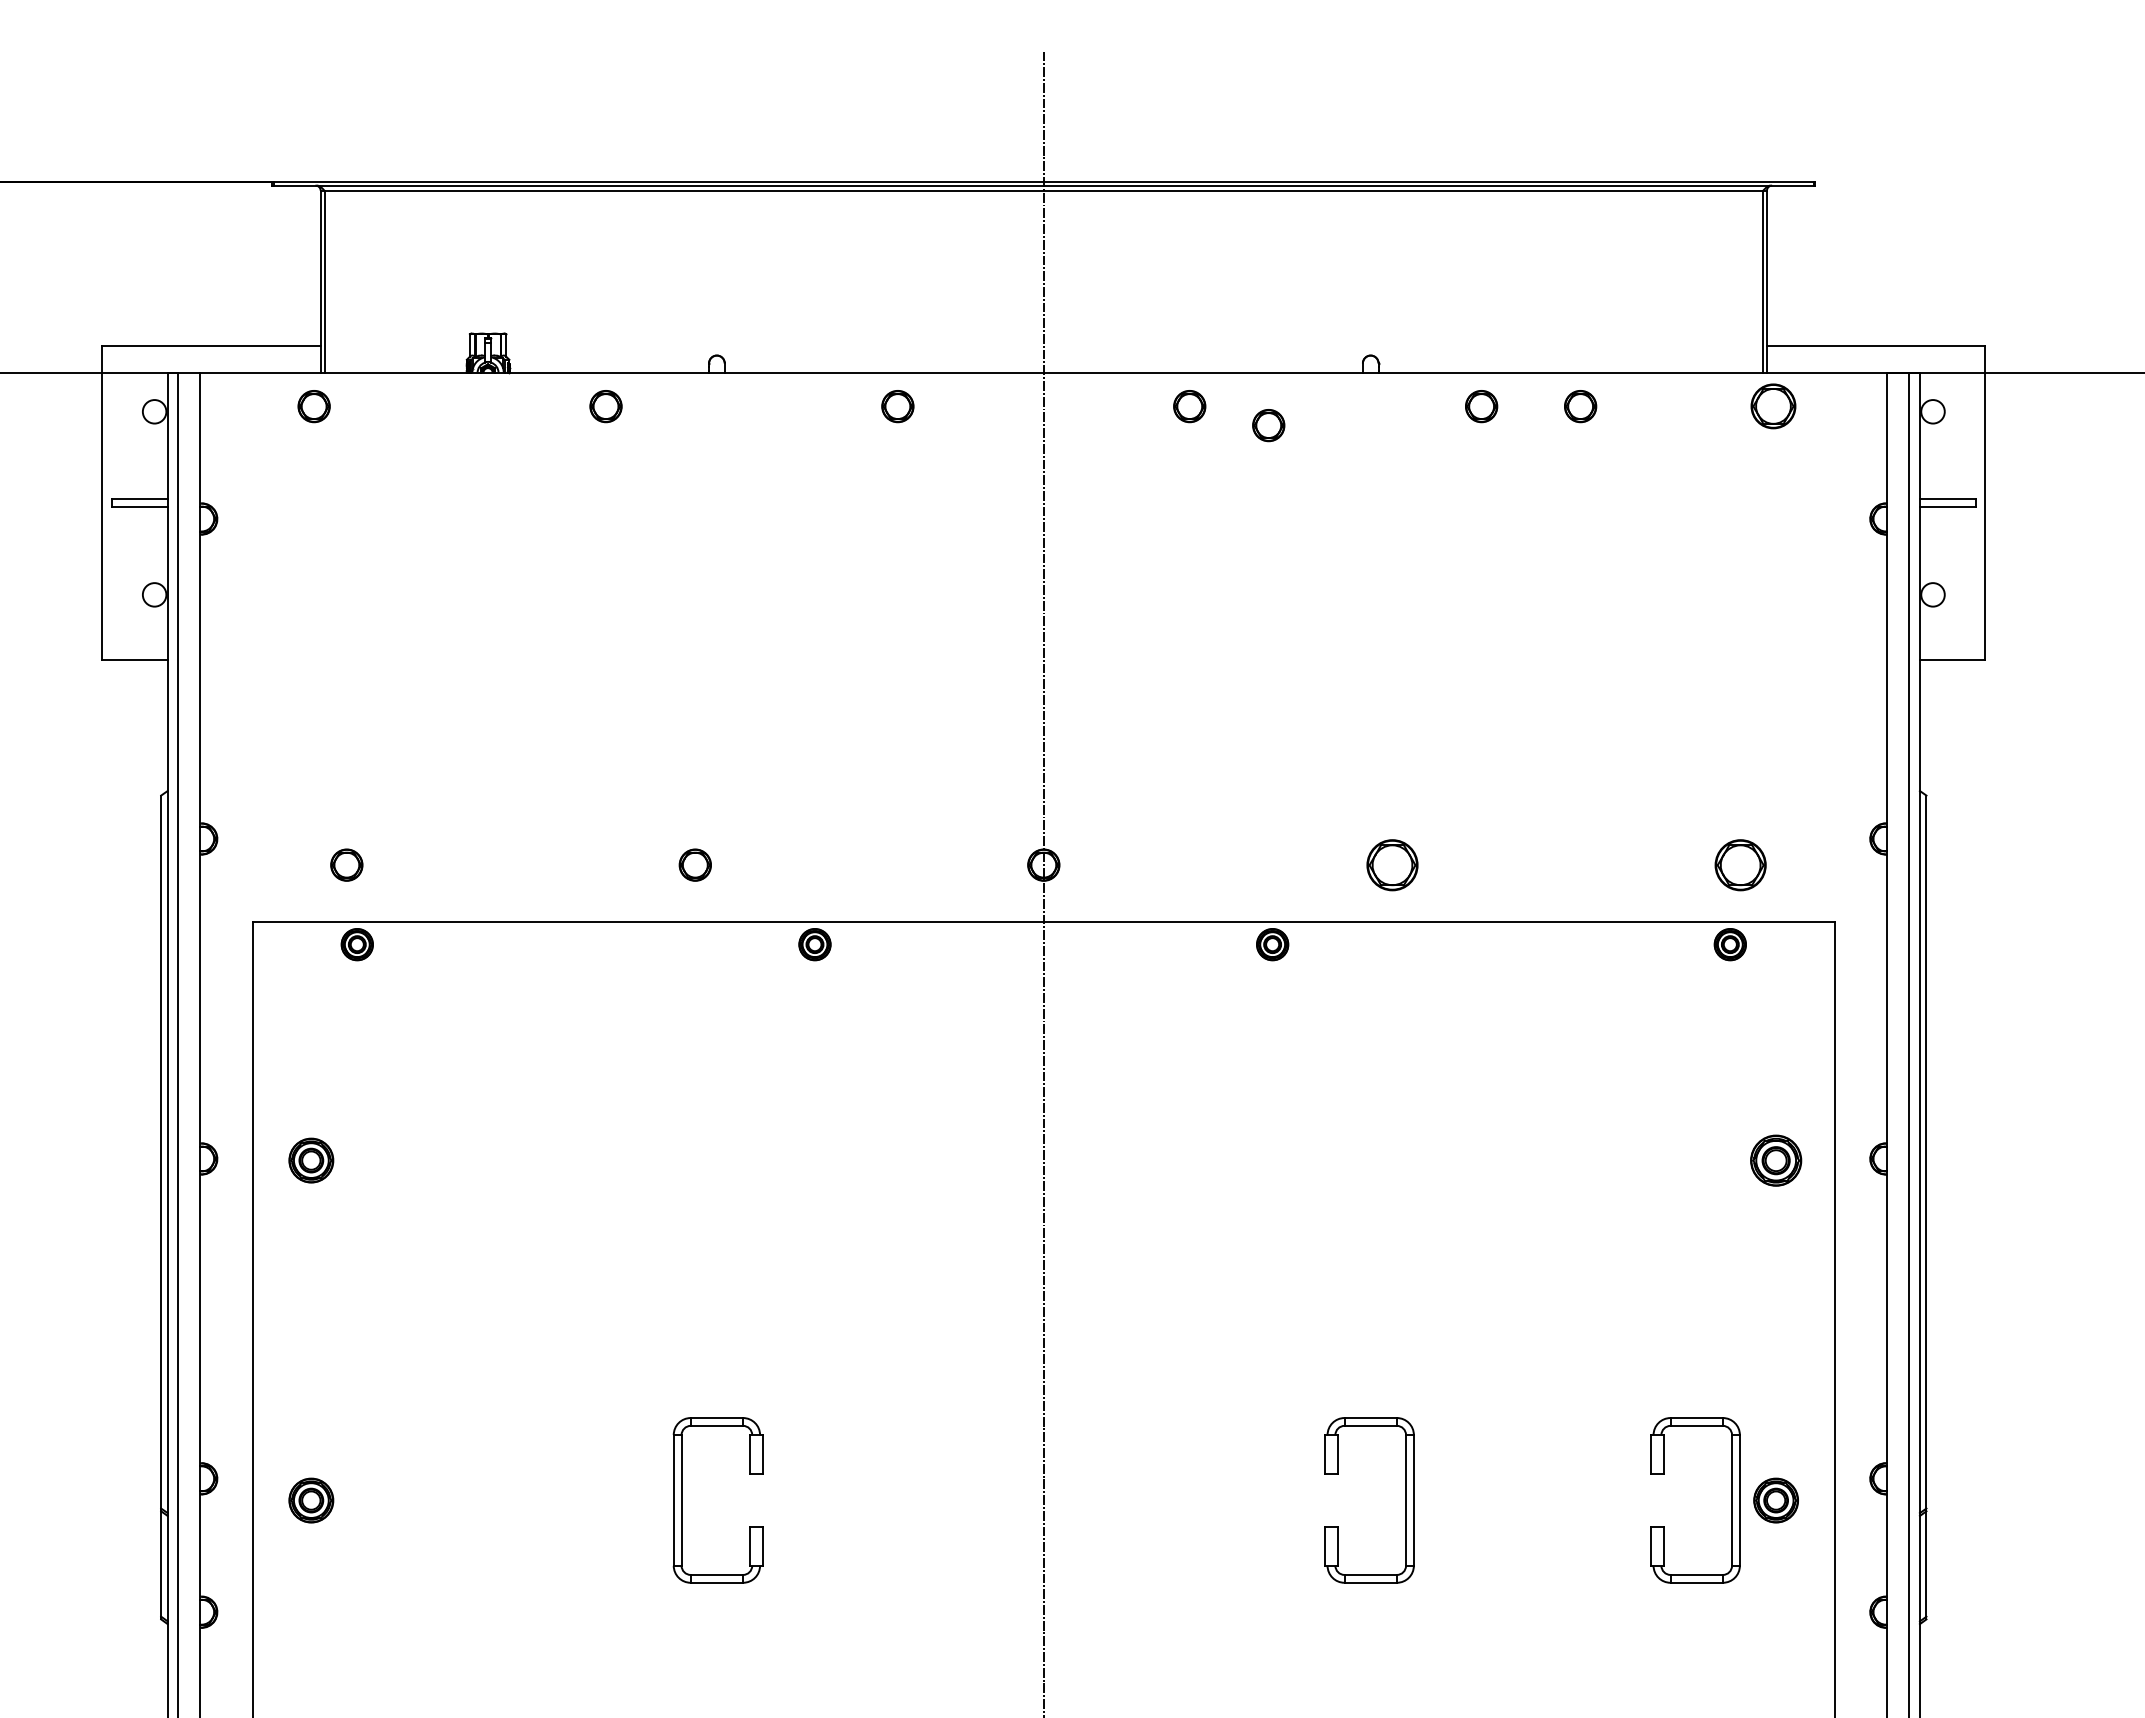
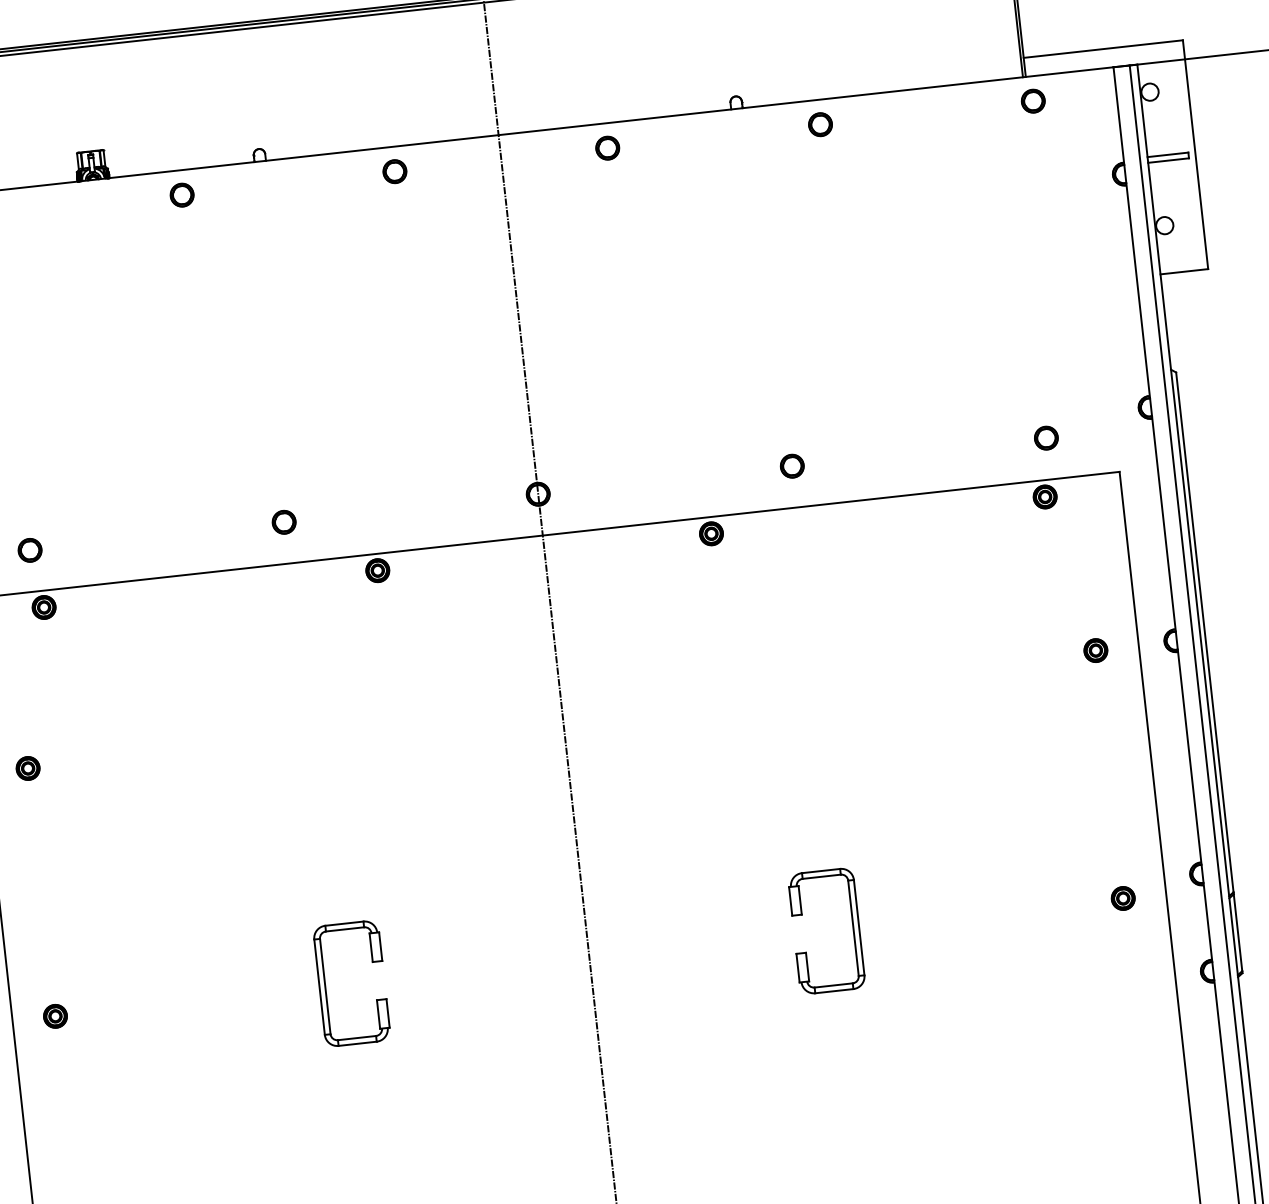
part: (1580, 406) -> (892, 116), removed
part: (1773, 406) -> (1033, 101), size x0.71
part: (1268, 425) -> (666, 155), removed
part: (1391, 864) -> (791, 465), size x0.62
part: (1740, 864) -> (1046, 437), size x0.62
part: (311, 1159) -> (28, 767), size x0.71
part: (1775, 1159) -> (1095, 649), size x0.62
part: (311, 1499) -> (55, 1015), size x0.71
part: (1775, 1499) -> (1122, 897), size x0.71
part: (1731, 1500) -> (1090, 902), removed

